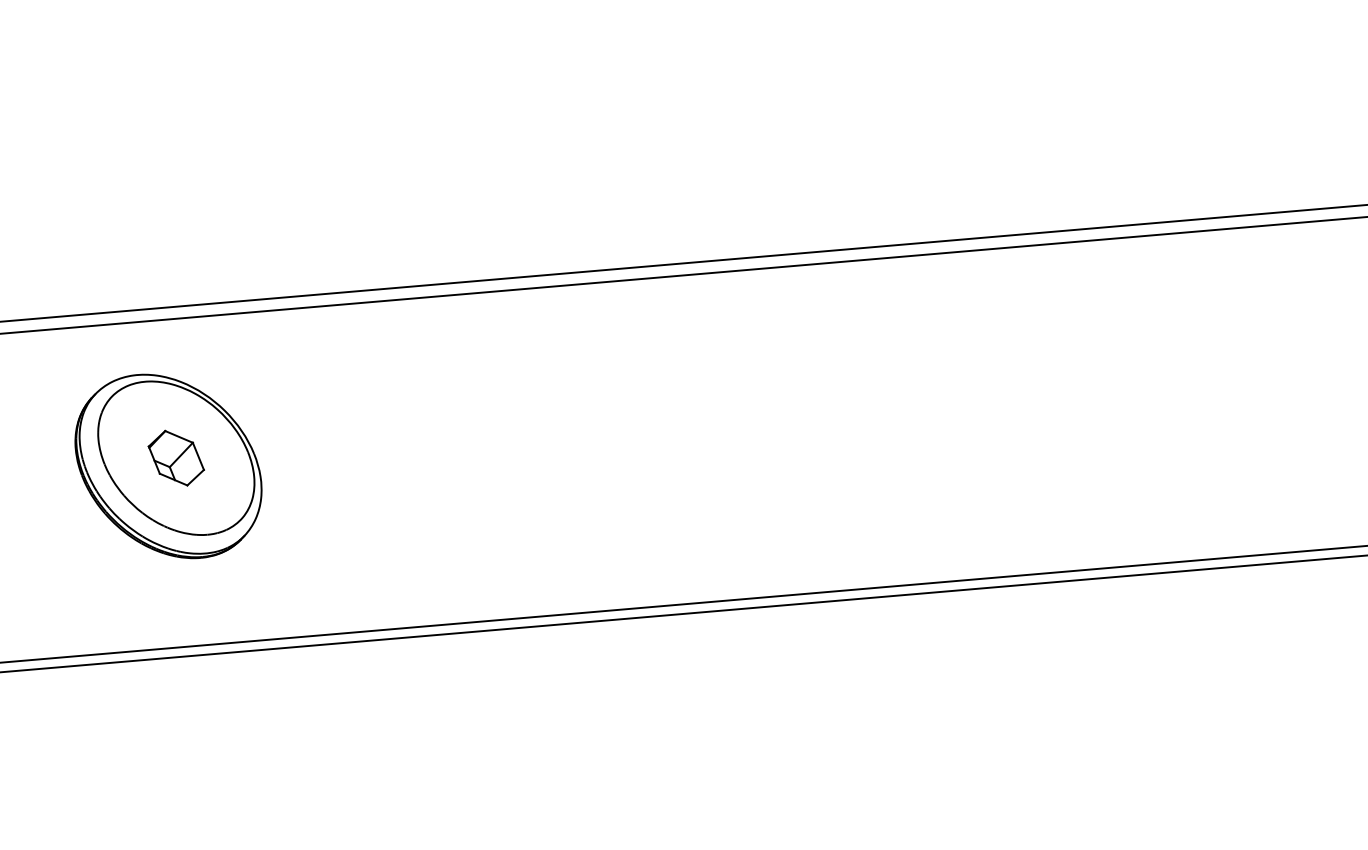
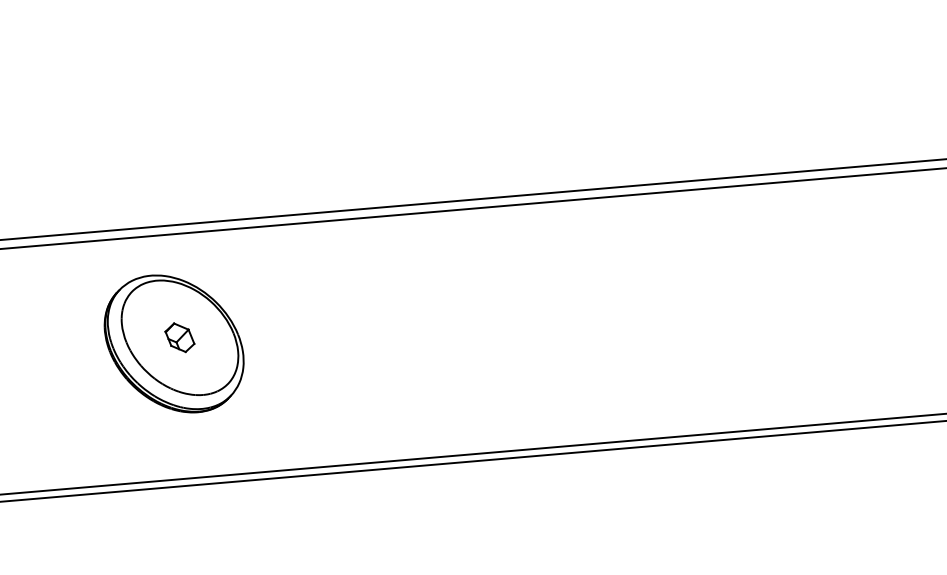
part: (175, 457) -> (179, 337), size x0.7

